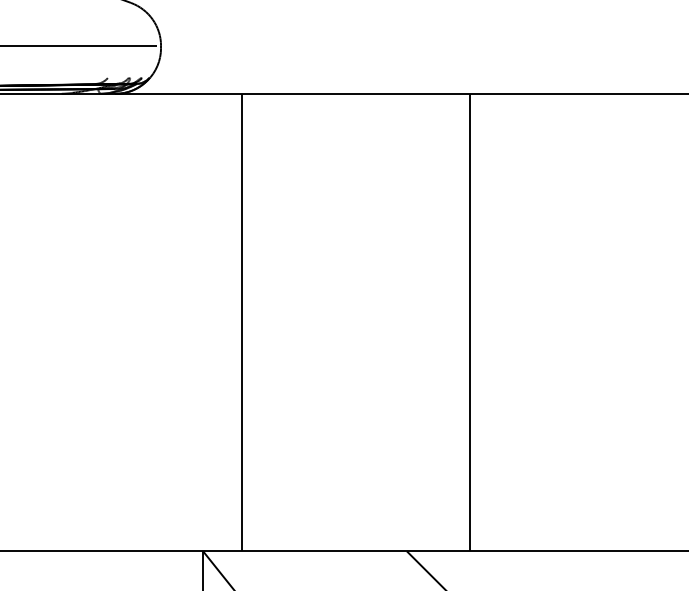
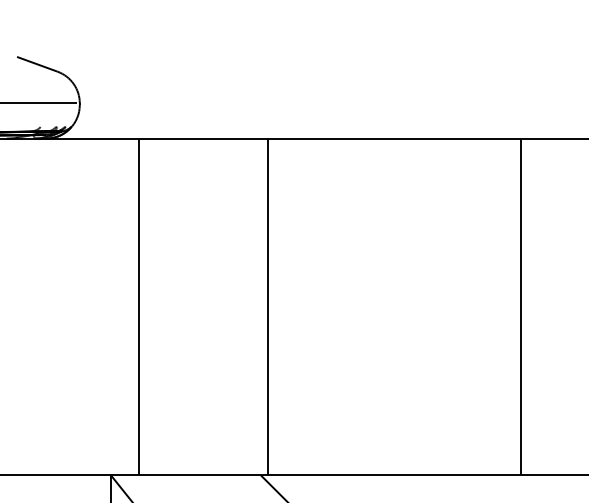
line: (469, 322) -> (267, 306), moved

